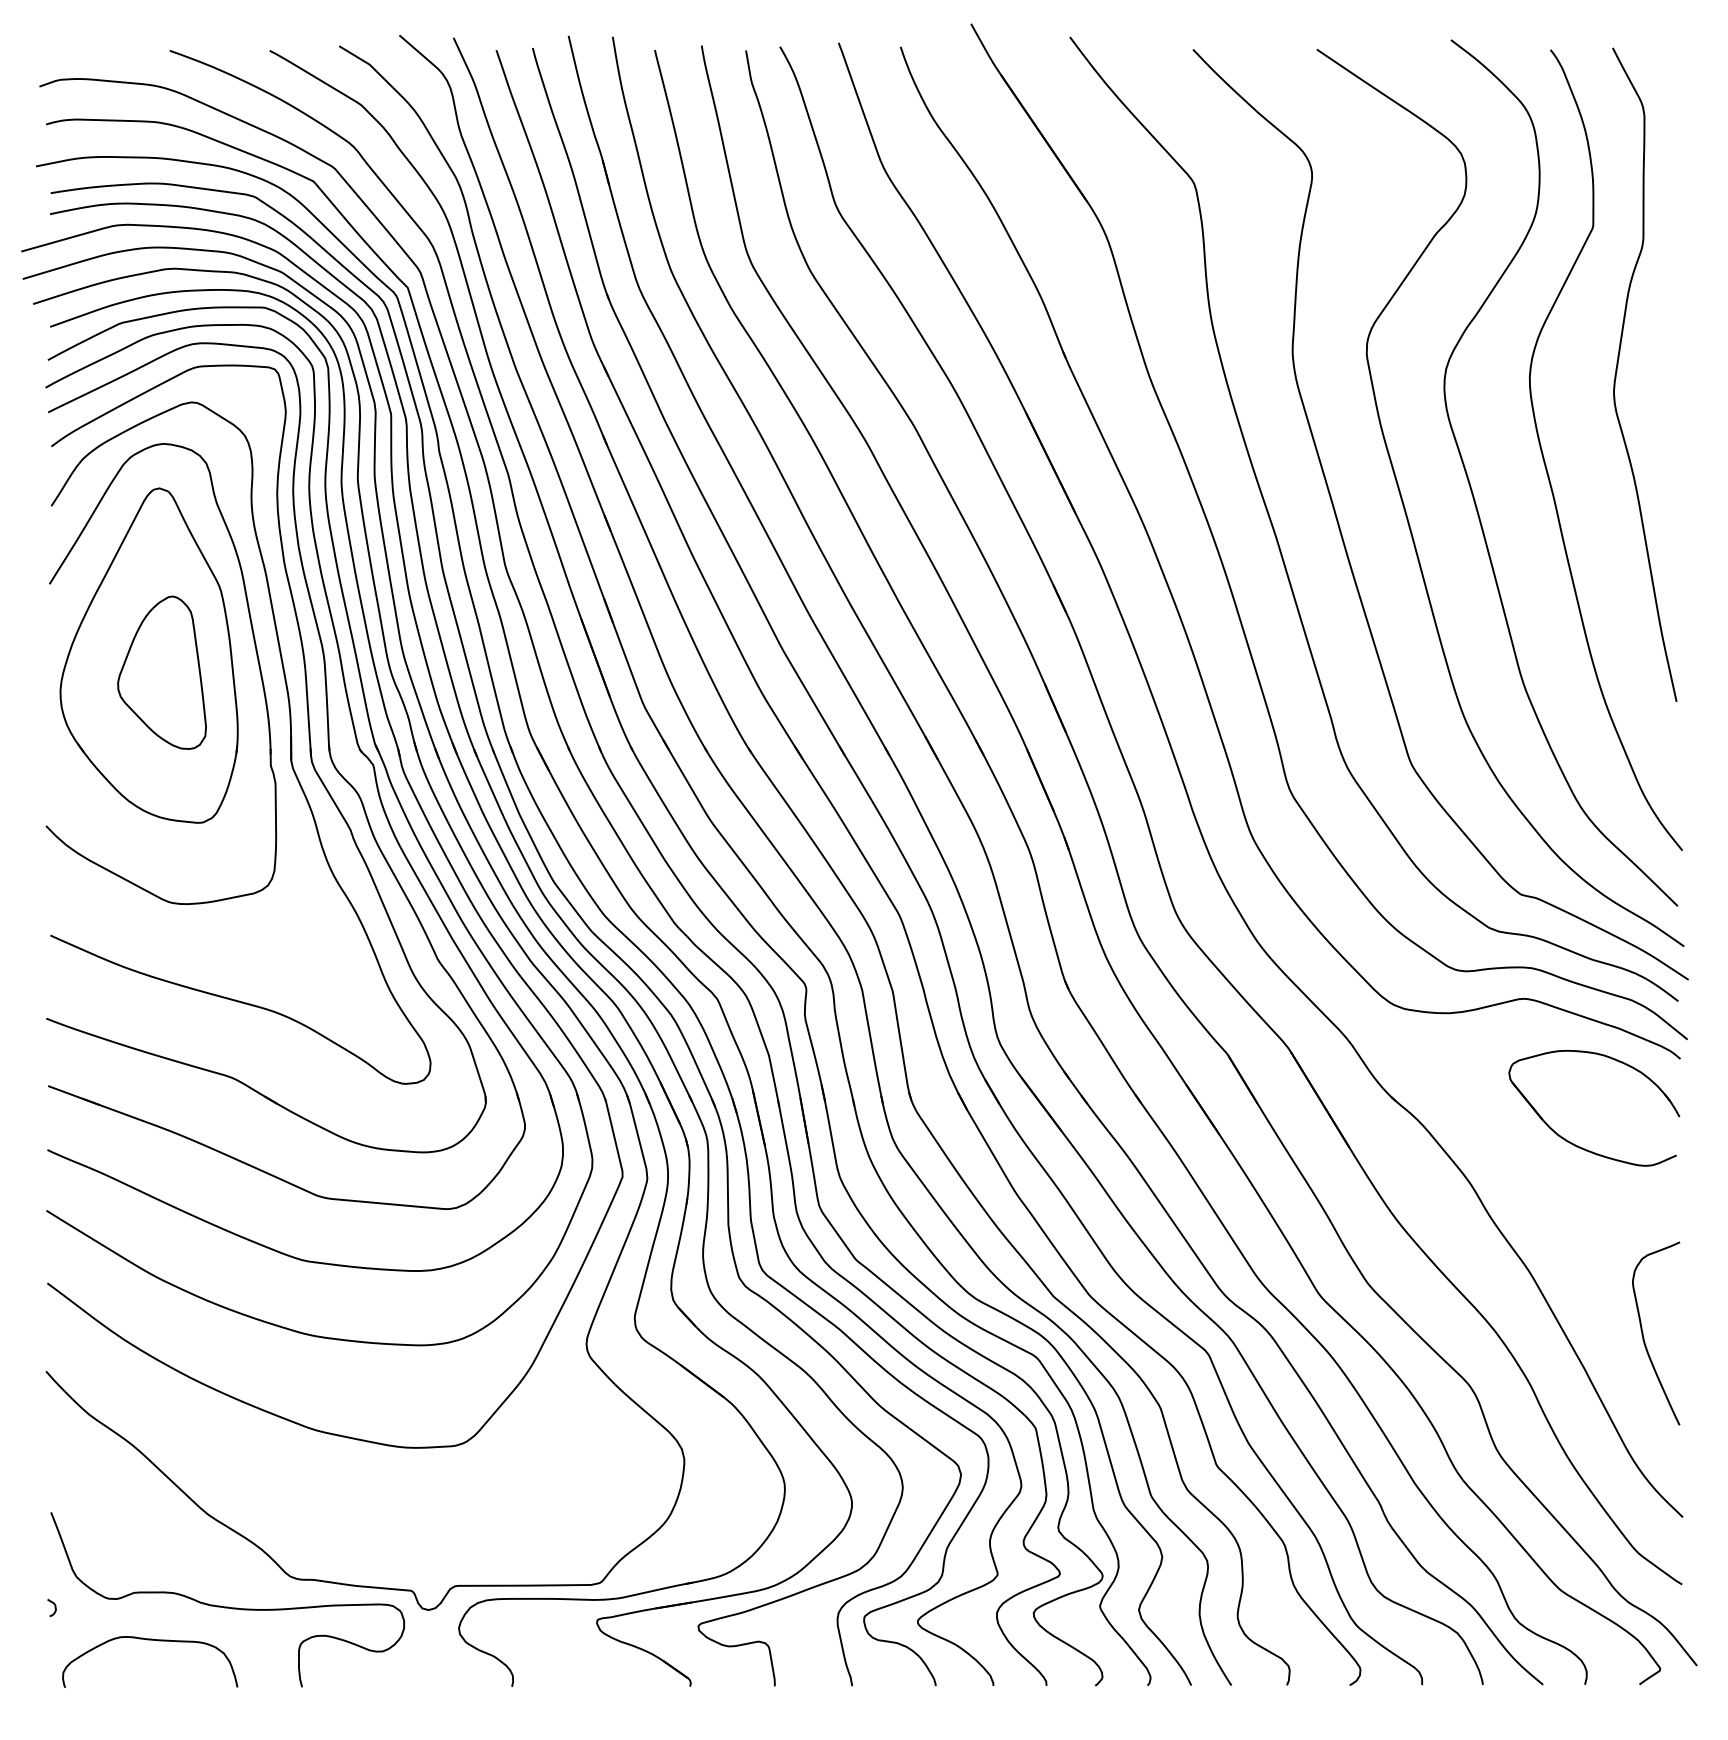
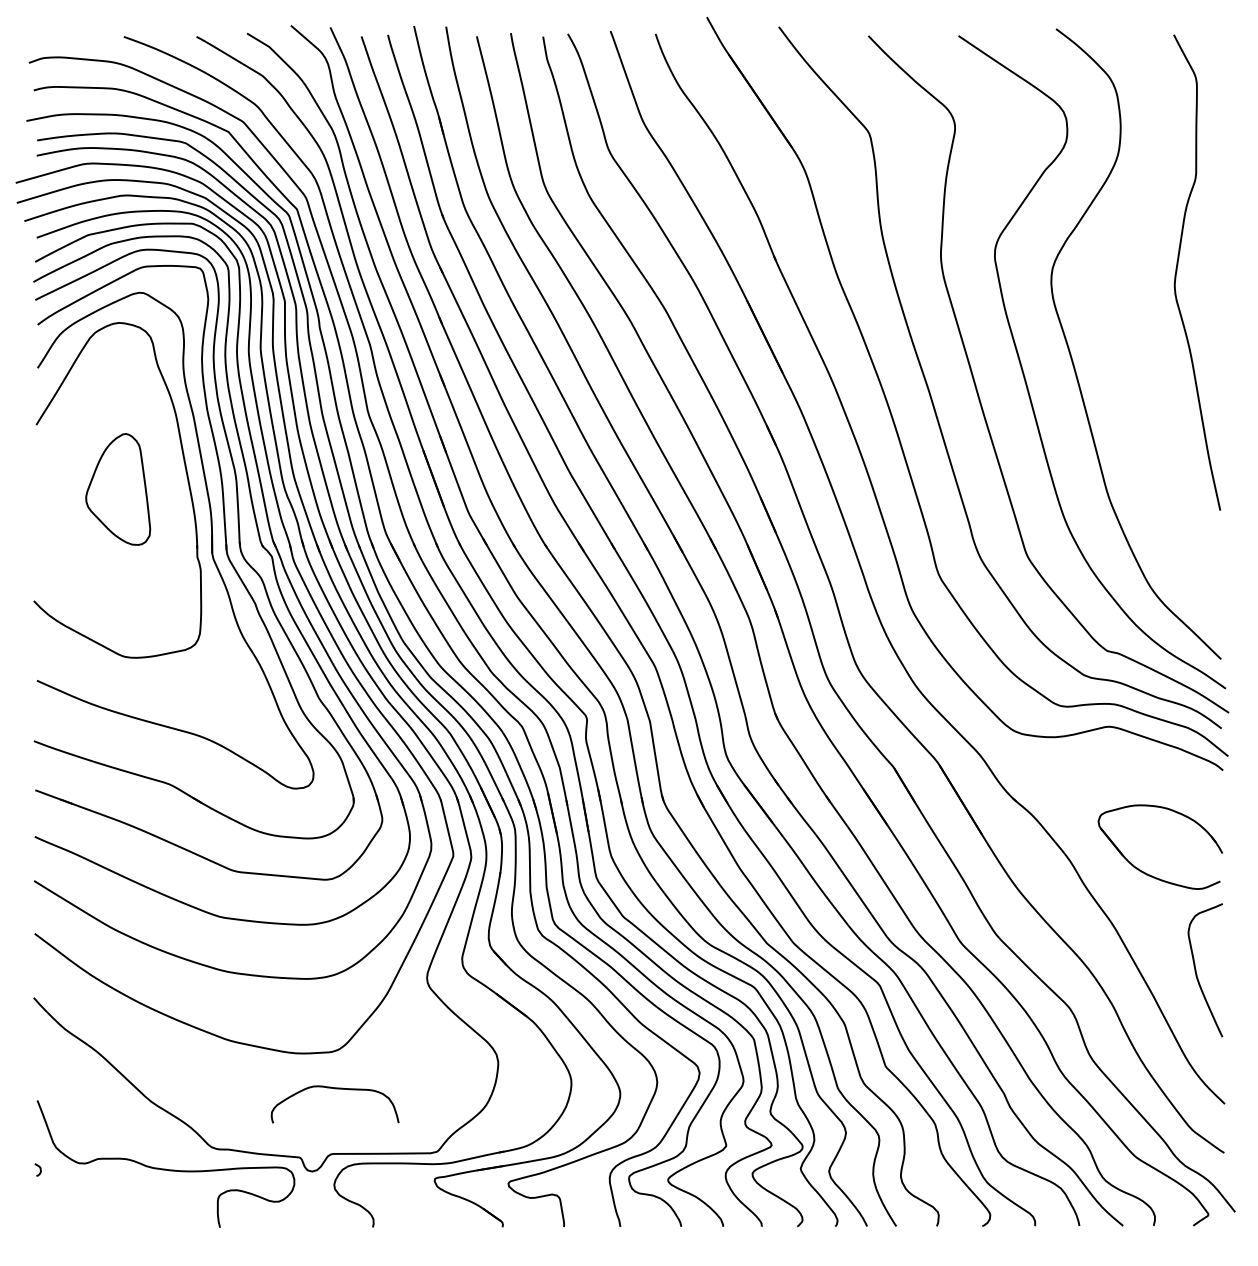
curve: (1546, 464) -> (1125, 337), removed
part: (148, 655) -> (108, 476), removed
part: (1572, 1142) -> (1144, 872), moved
curve: (150, 1640) -> (335, 1088), moved

